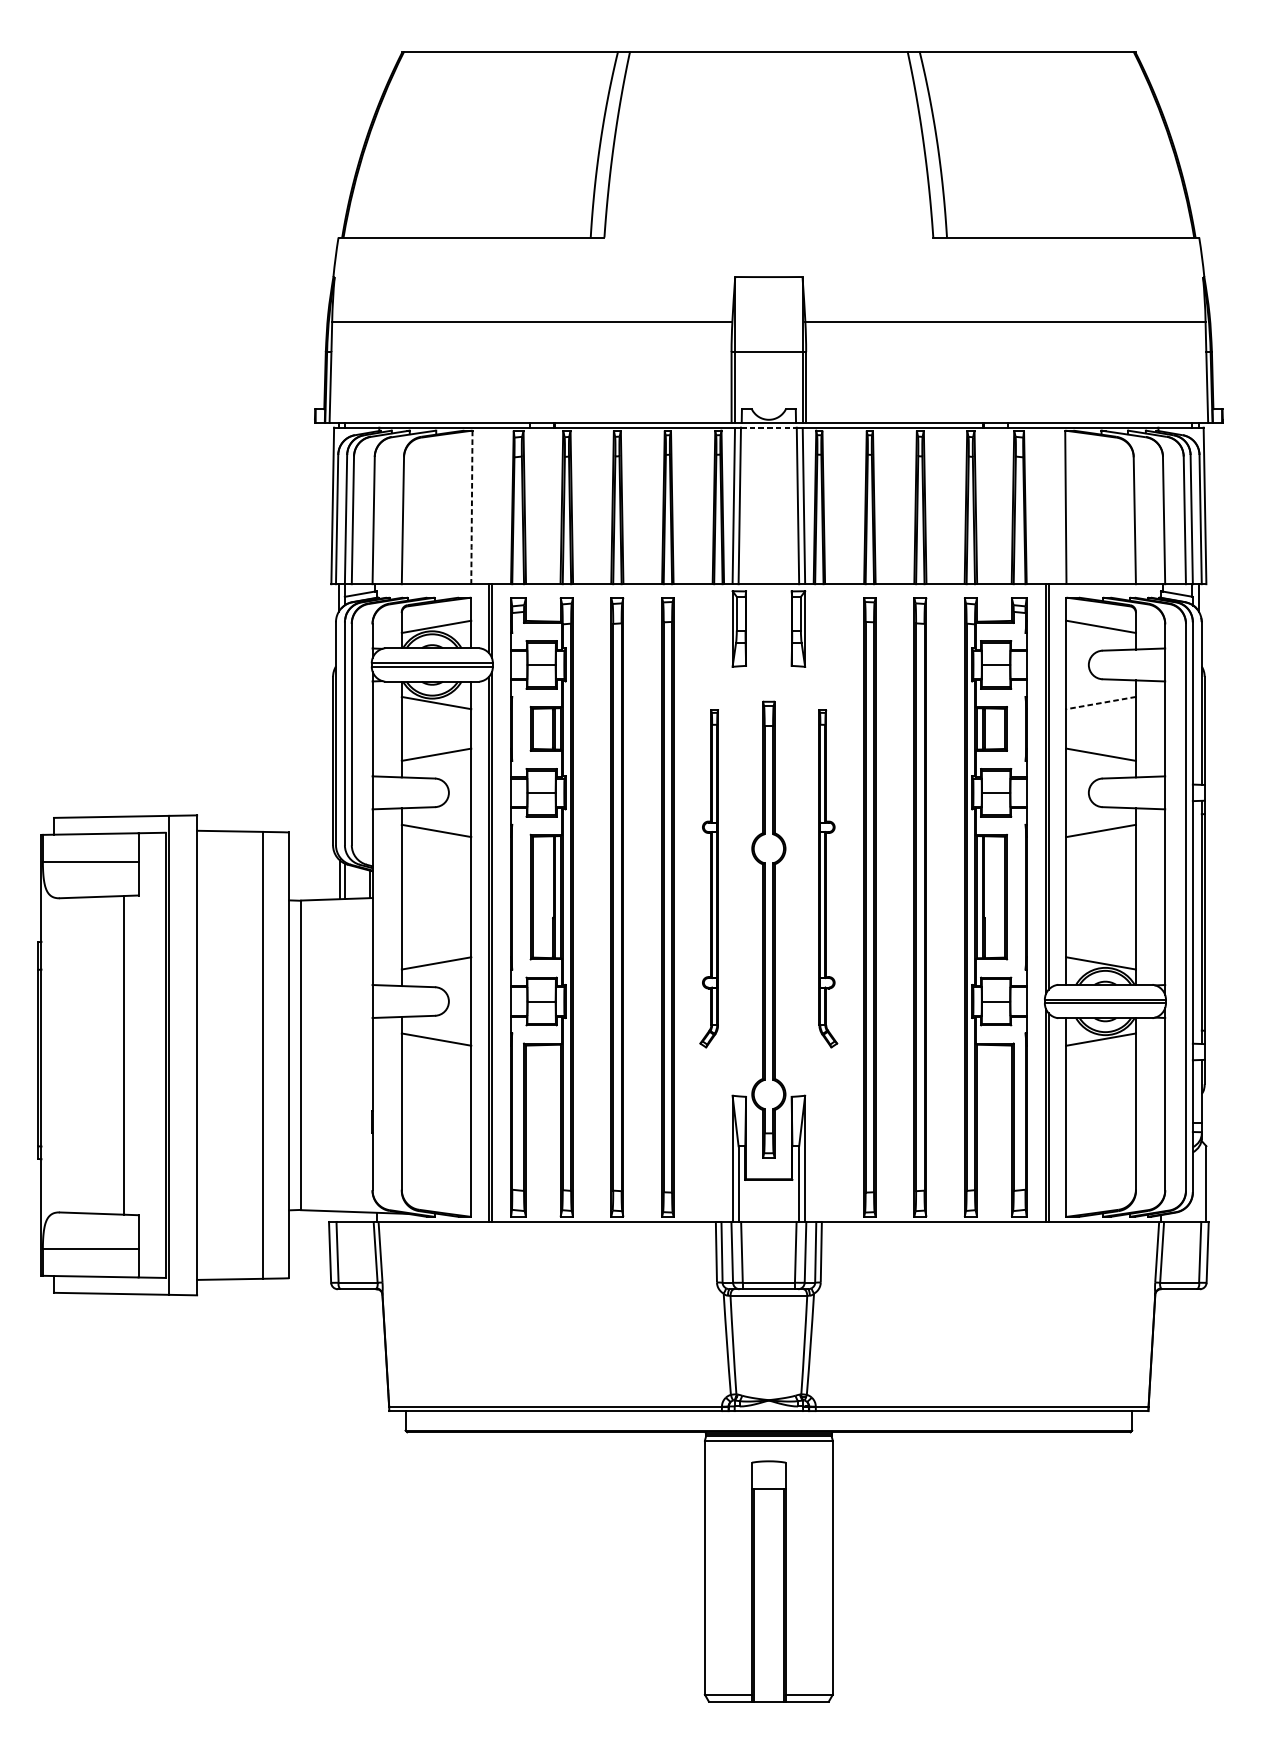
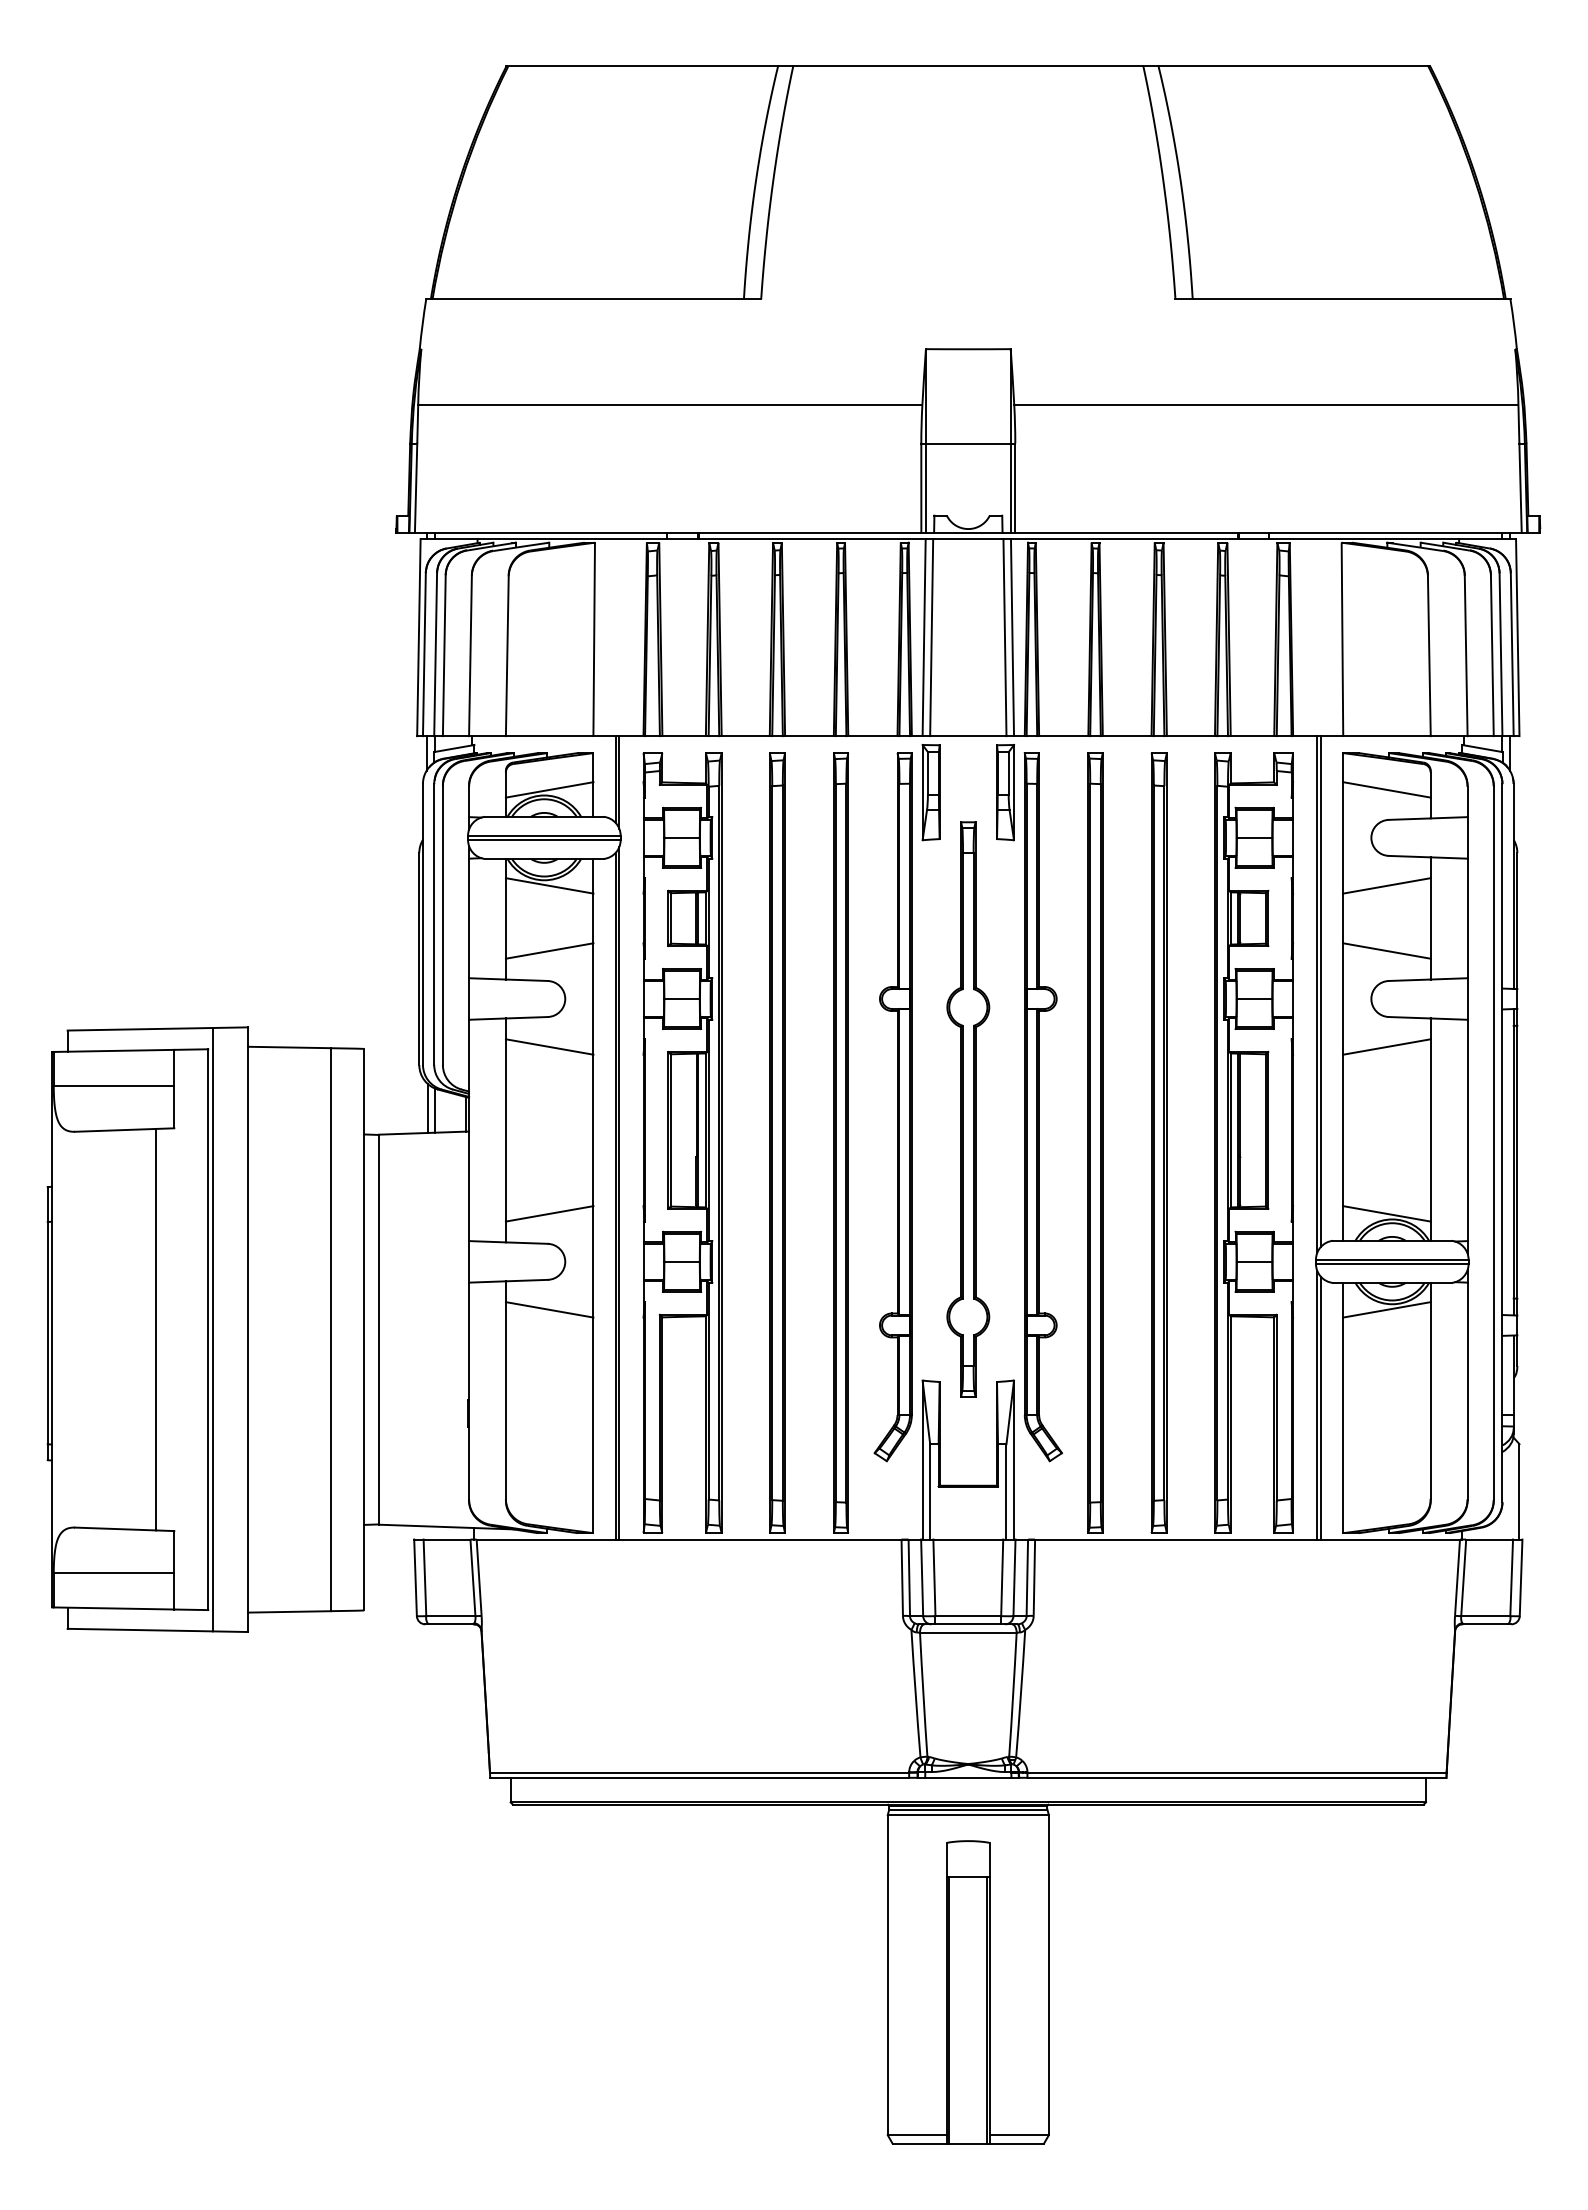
line: (769, 428) -> (968, 539), dashed -> solid
line: (472, 508) -> (594, 640), dashed -> solid
line: (1100, 702) -> (1386, 885), dashed -> solid
part: (708, 878) -> (892, 1107), size x1.67
part: (827, 878) -> (1042, 1107), size x1.67
part: (769, 929) -> (968, 1109), moved

